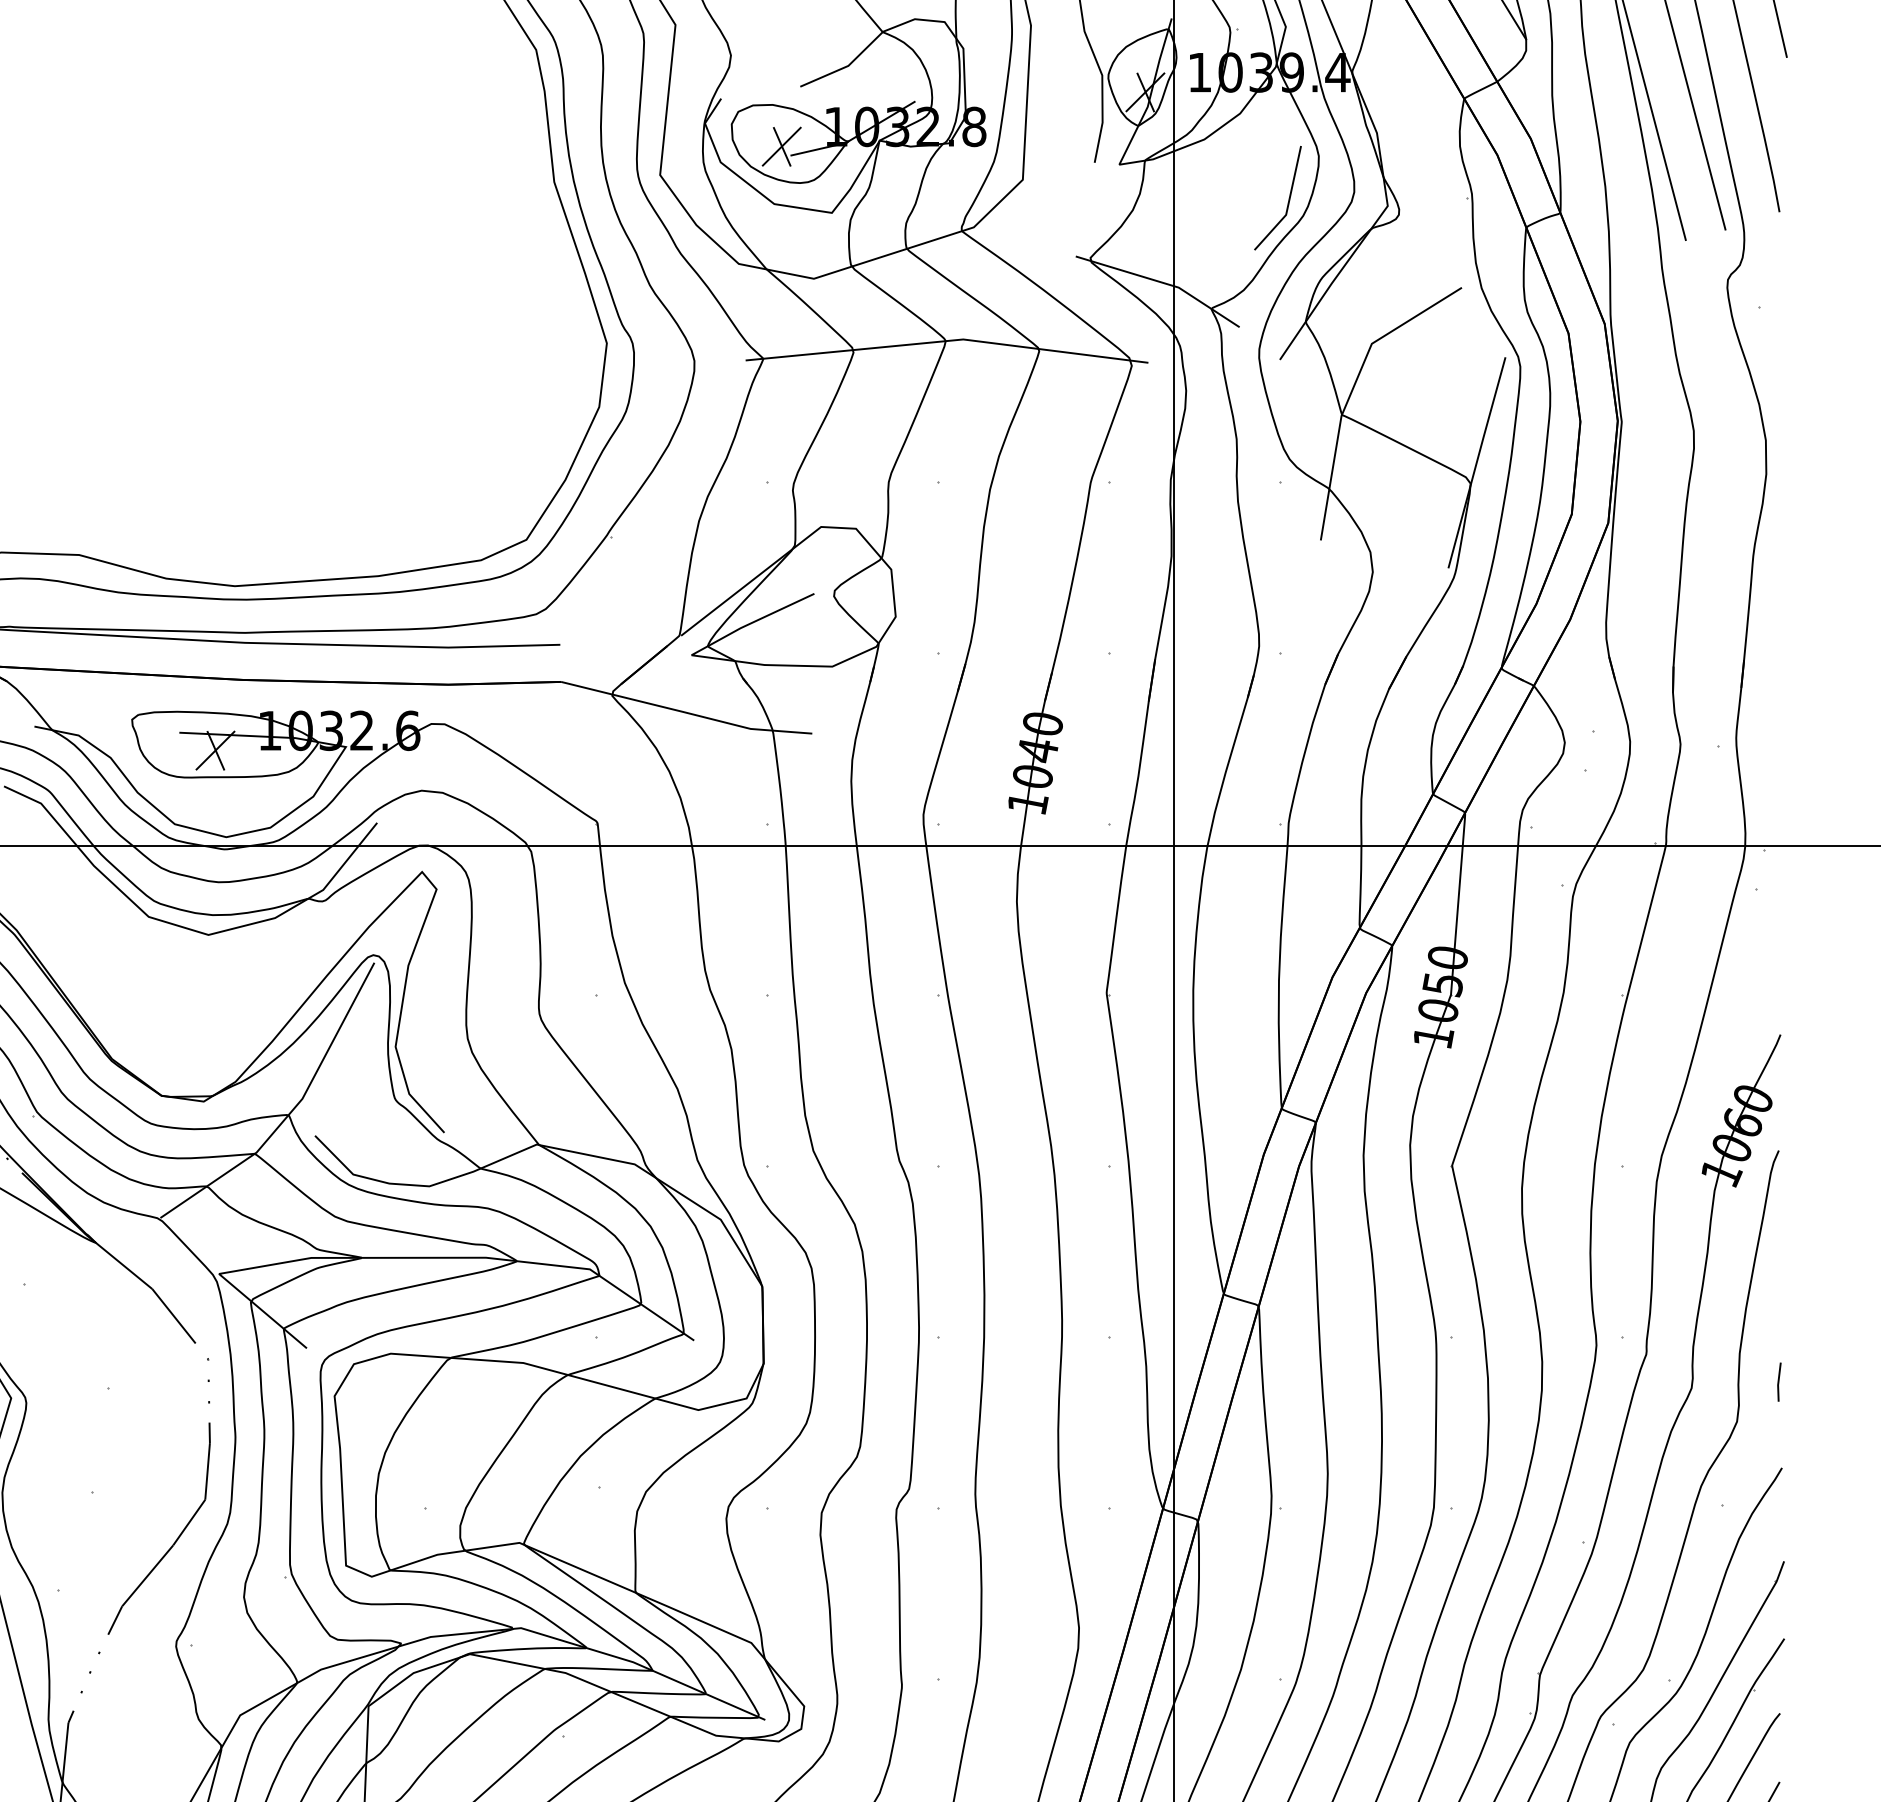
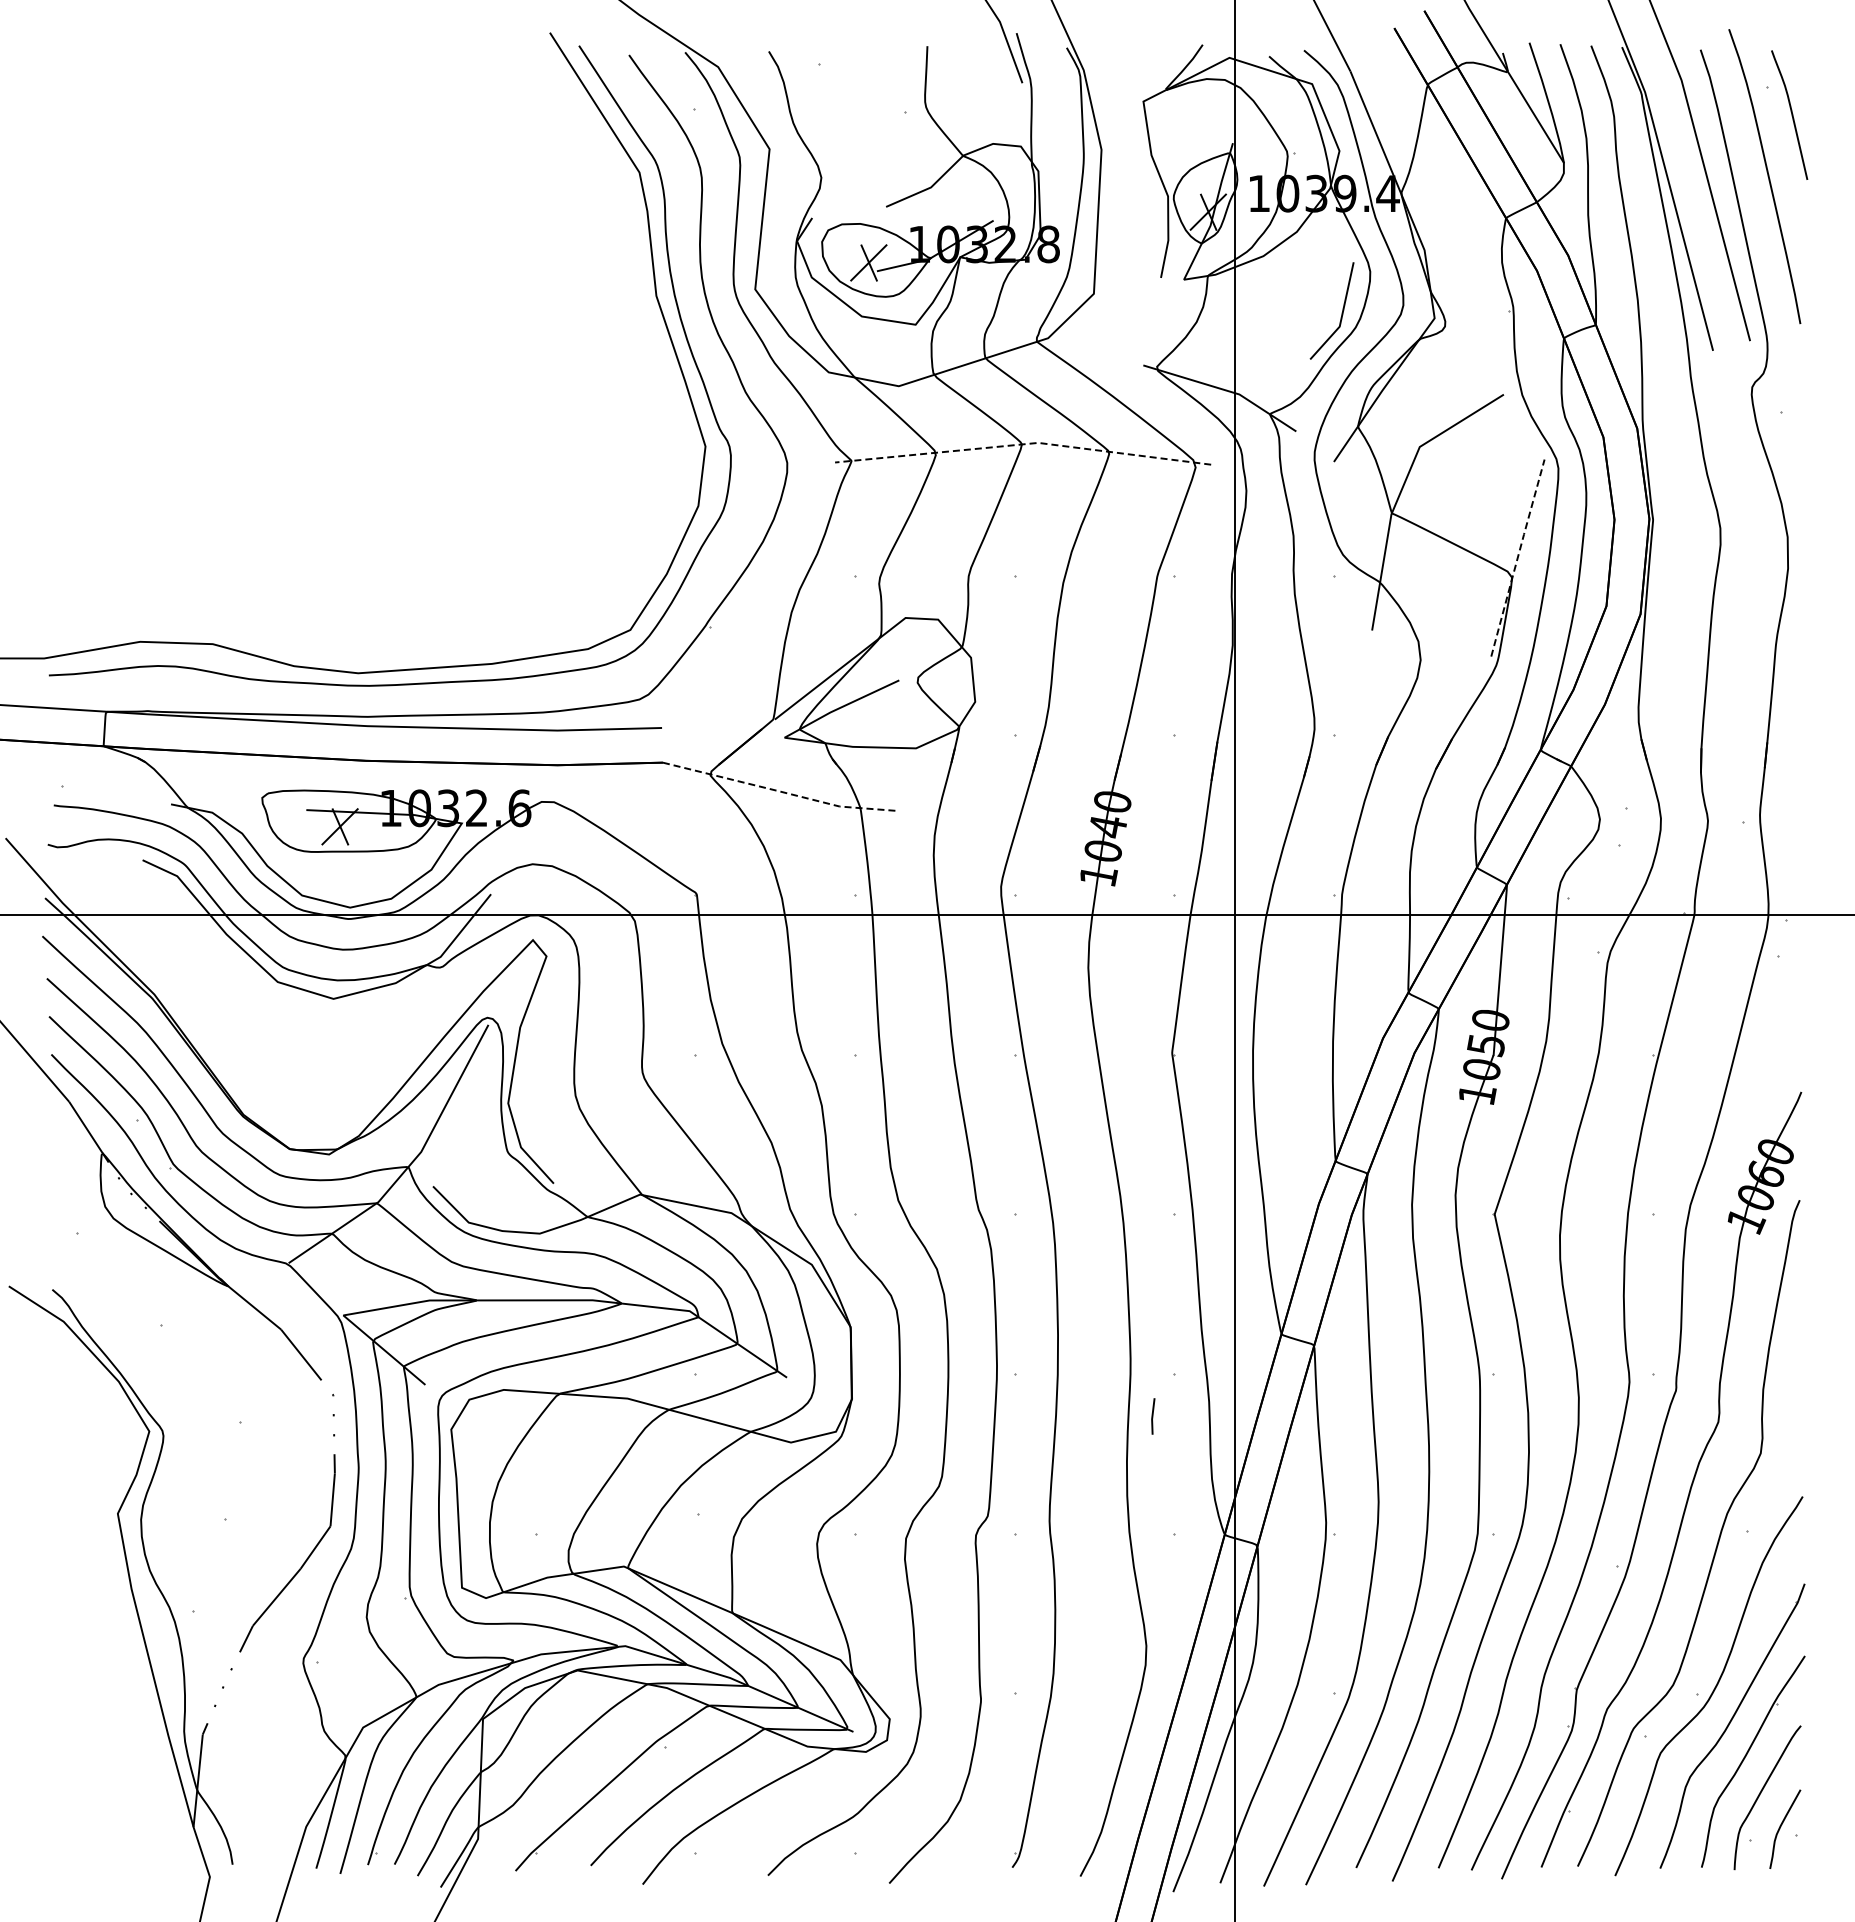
line: (947, 341) -> (1023, 444), solid -> dashed
line: (1476, 462) -> (1517, 557), solid -> dashed
line: (687, 712) -> (780, 791), solid -> dashed
line: (1779, 1382) -> (1153, 1416), moved

